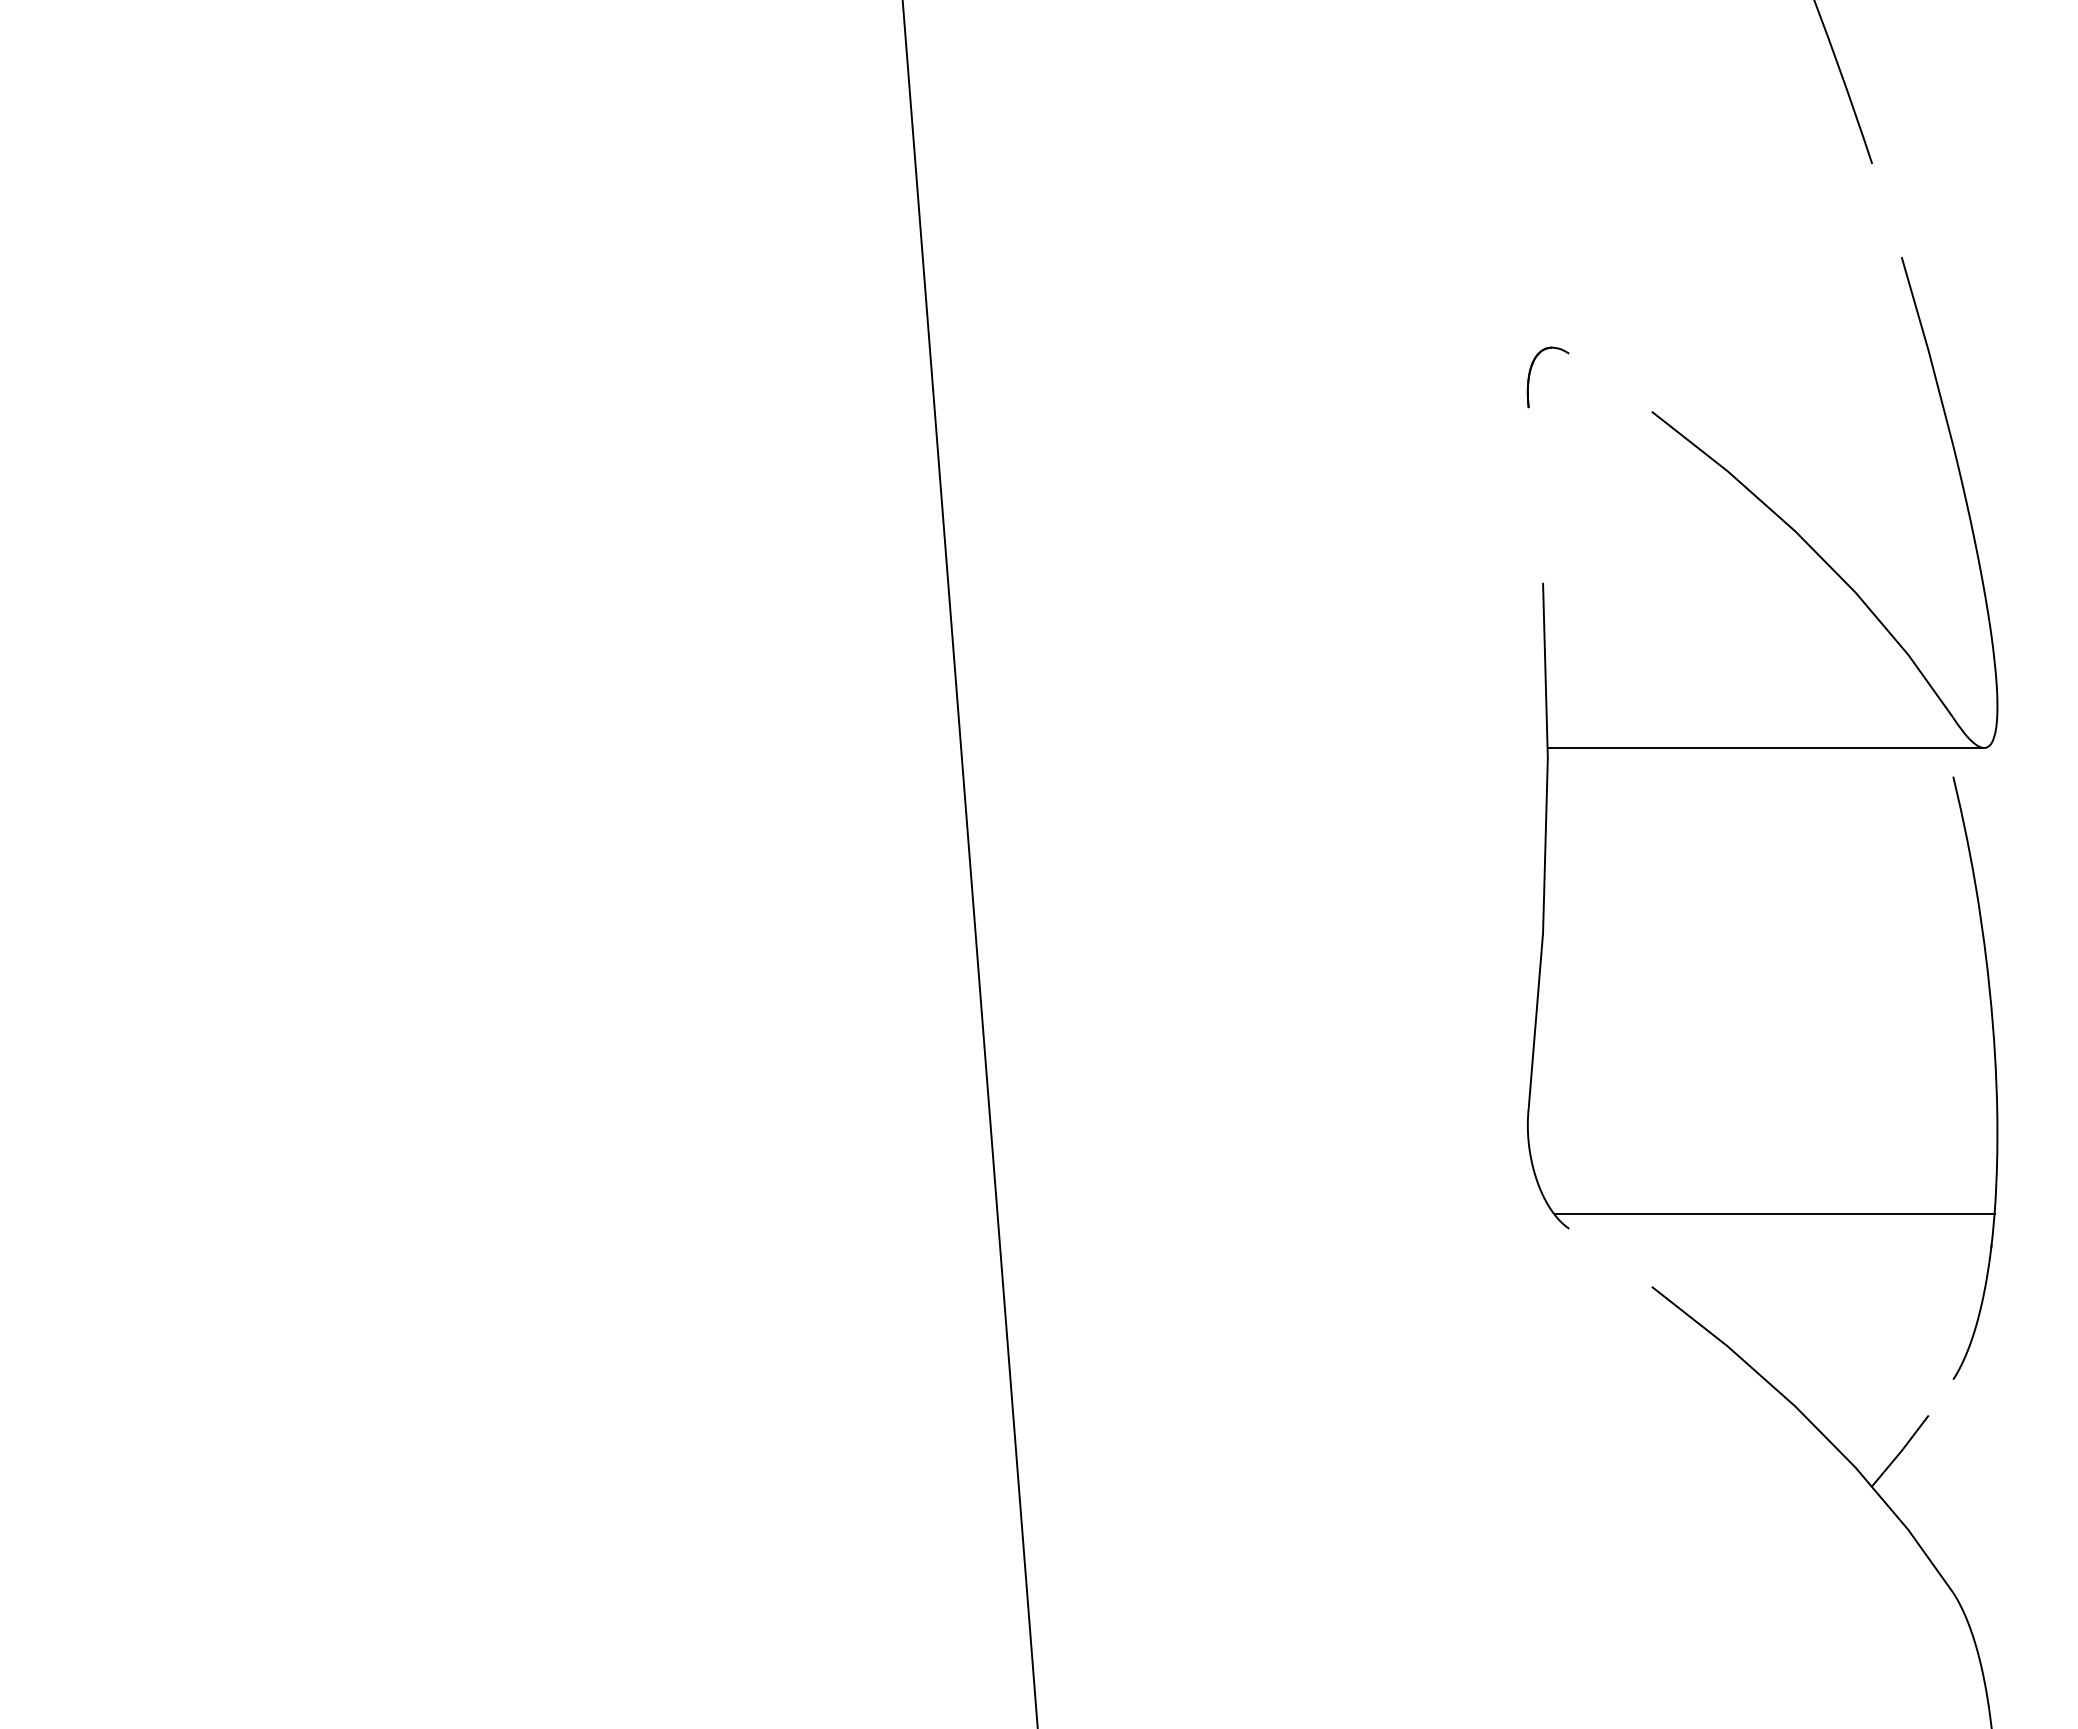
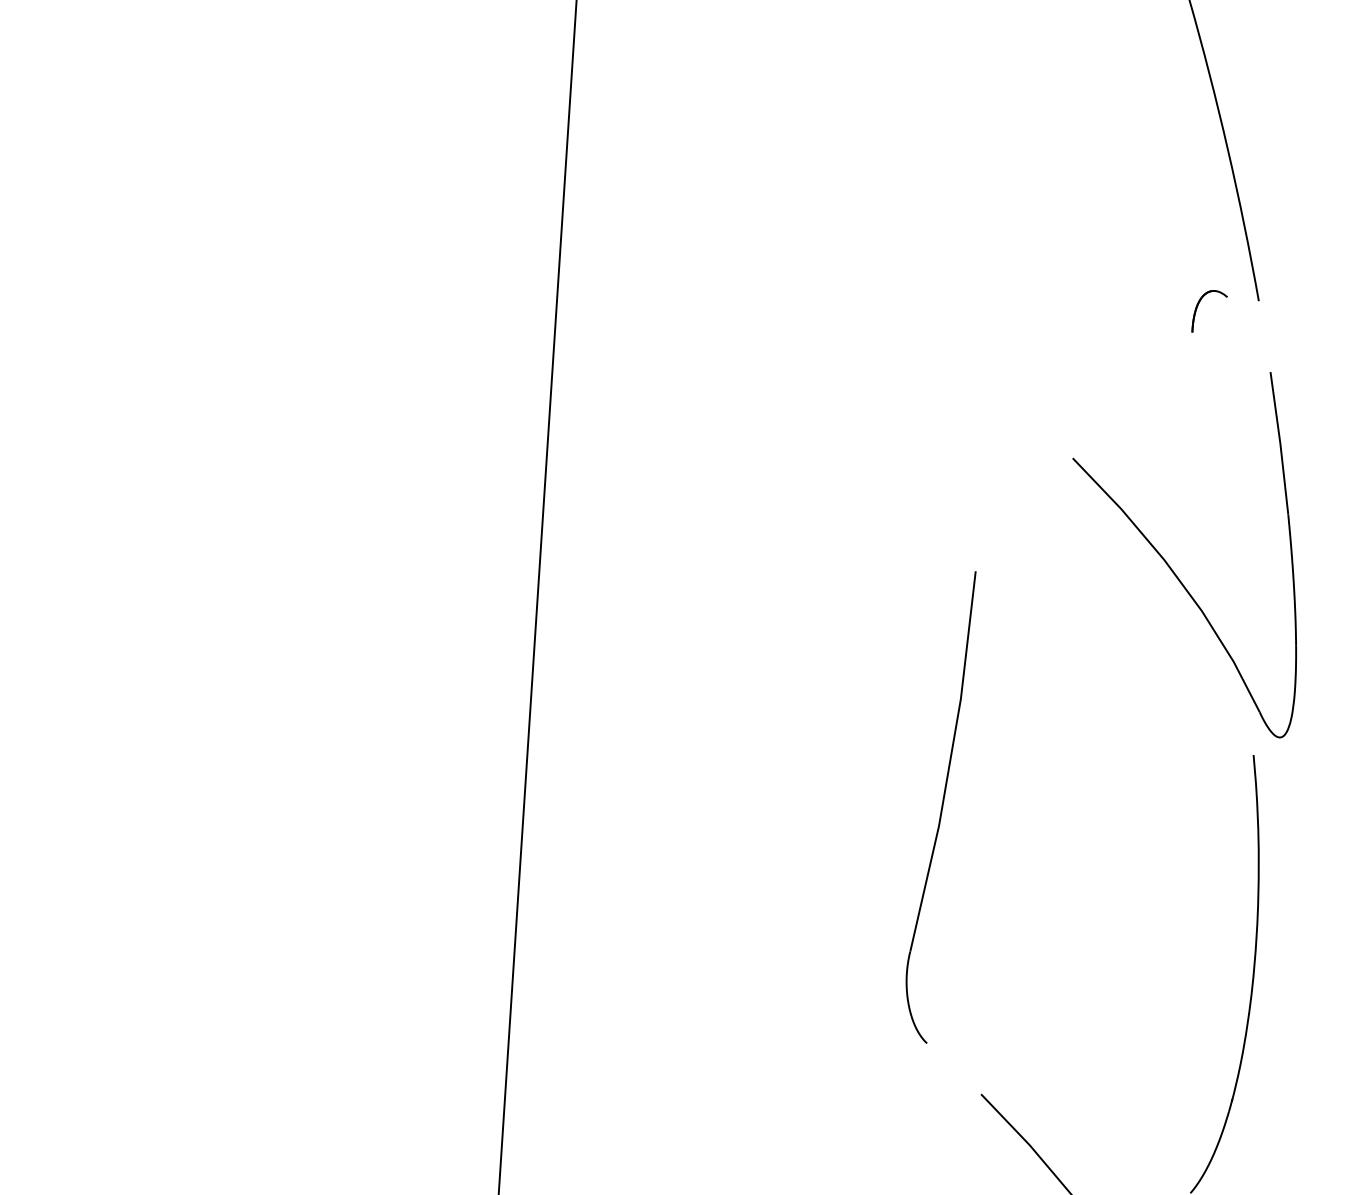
part: (1530, 375) -> (1197, 309), moved
line: (1765, 747) -> (1120, 714), removed
line: (1774, 1214) -> (1077, 1054), removed

